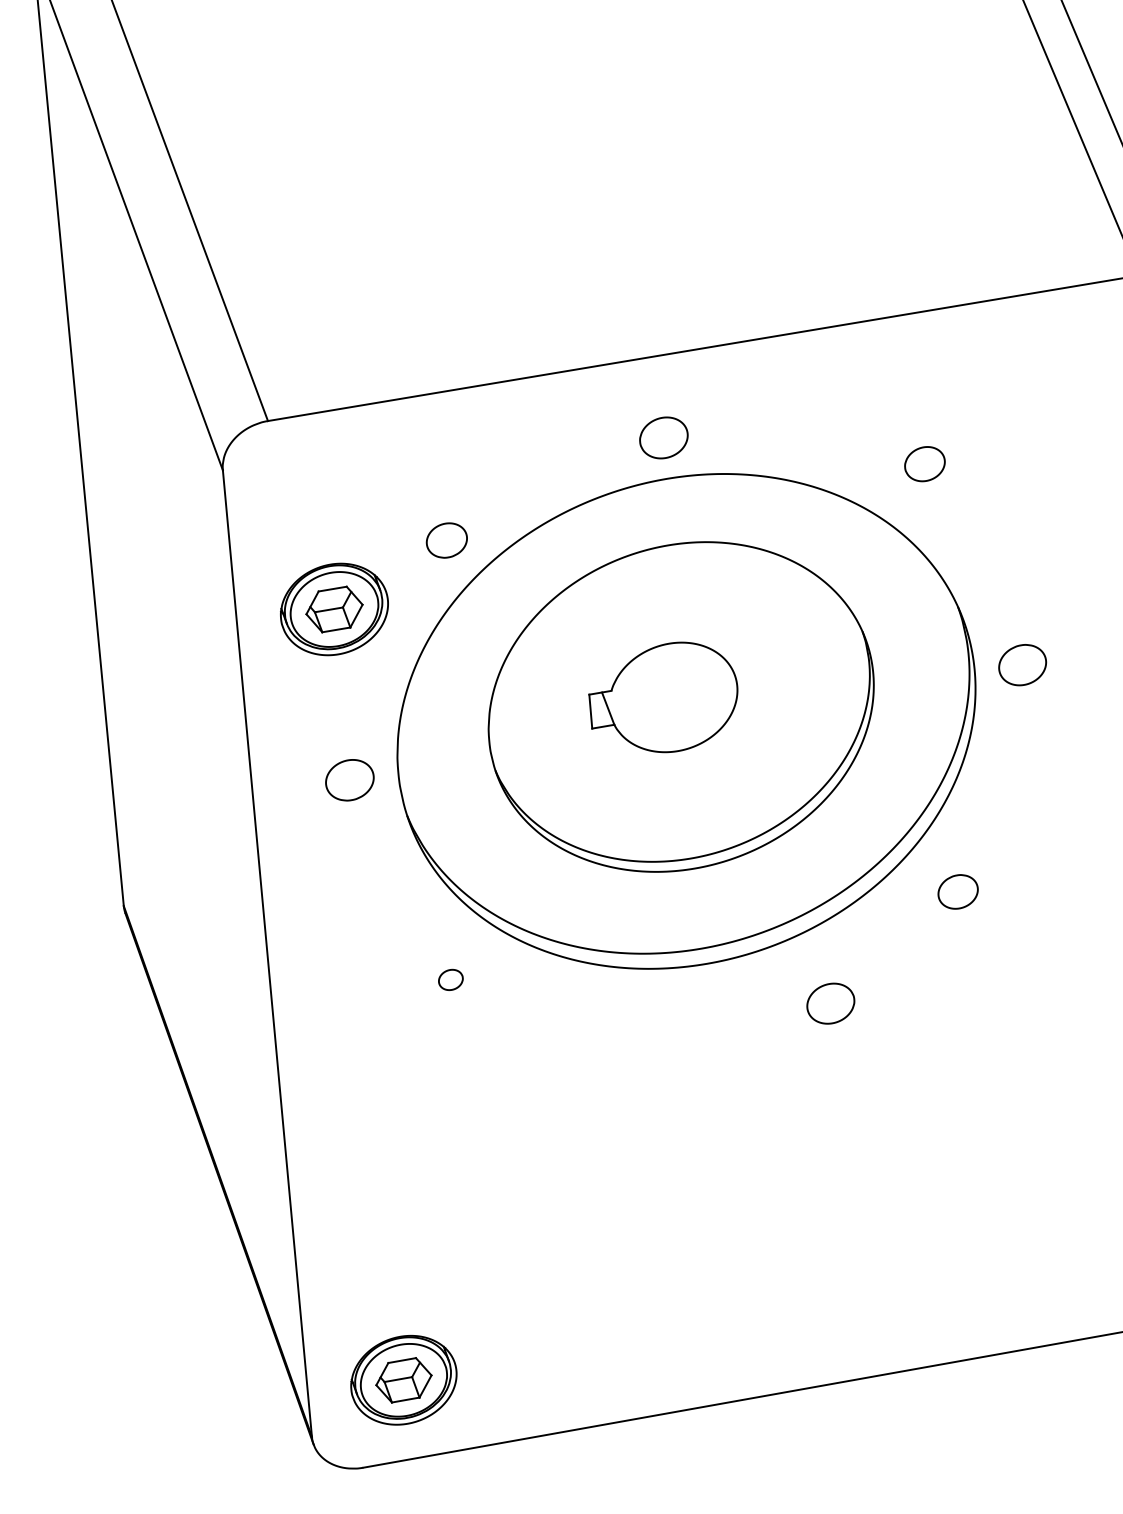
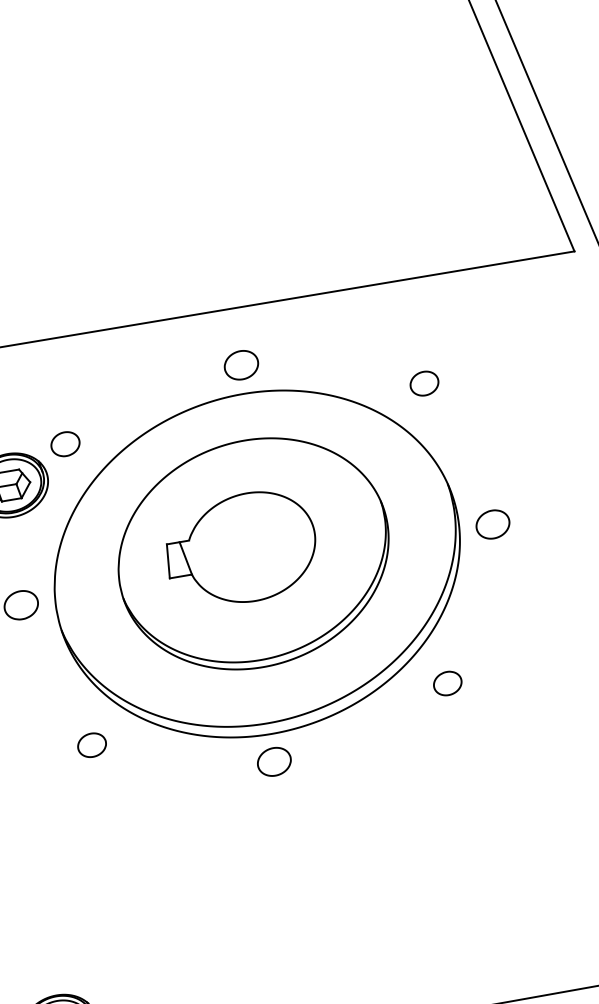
part: (446, 540) -> (65, 444), moved
part: (663, 697) -> (241, 547), size x1.43
part: (450, 979) -> (91, 744), size x1.67
part: (830, 1003) -> (274, 761), moved

